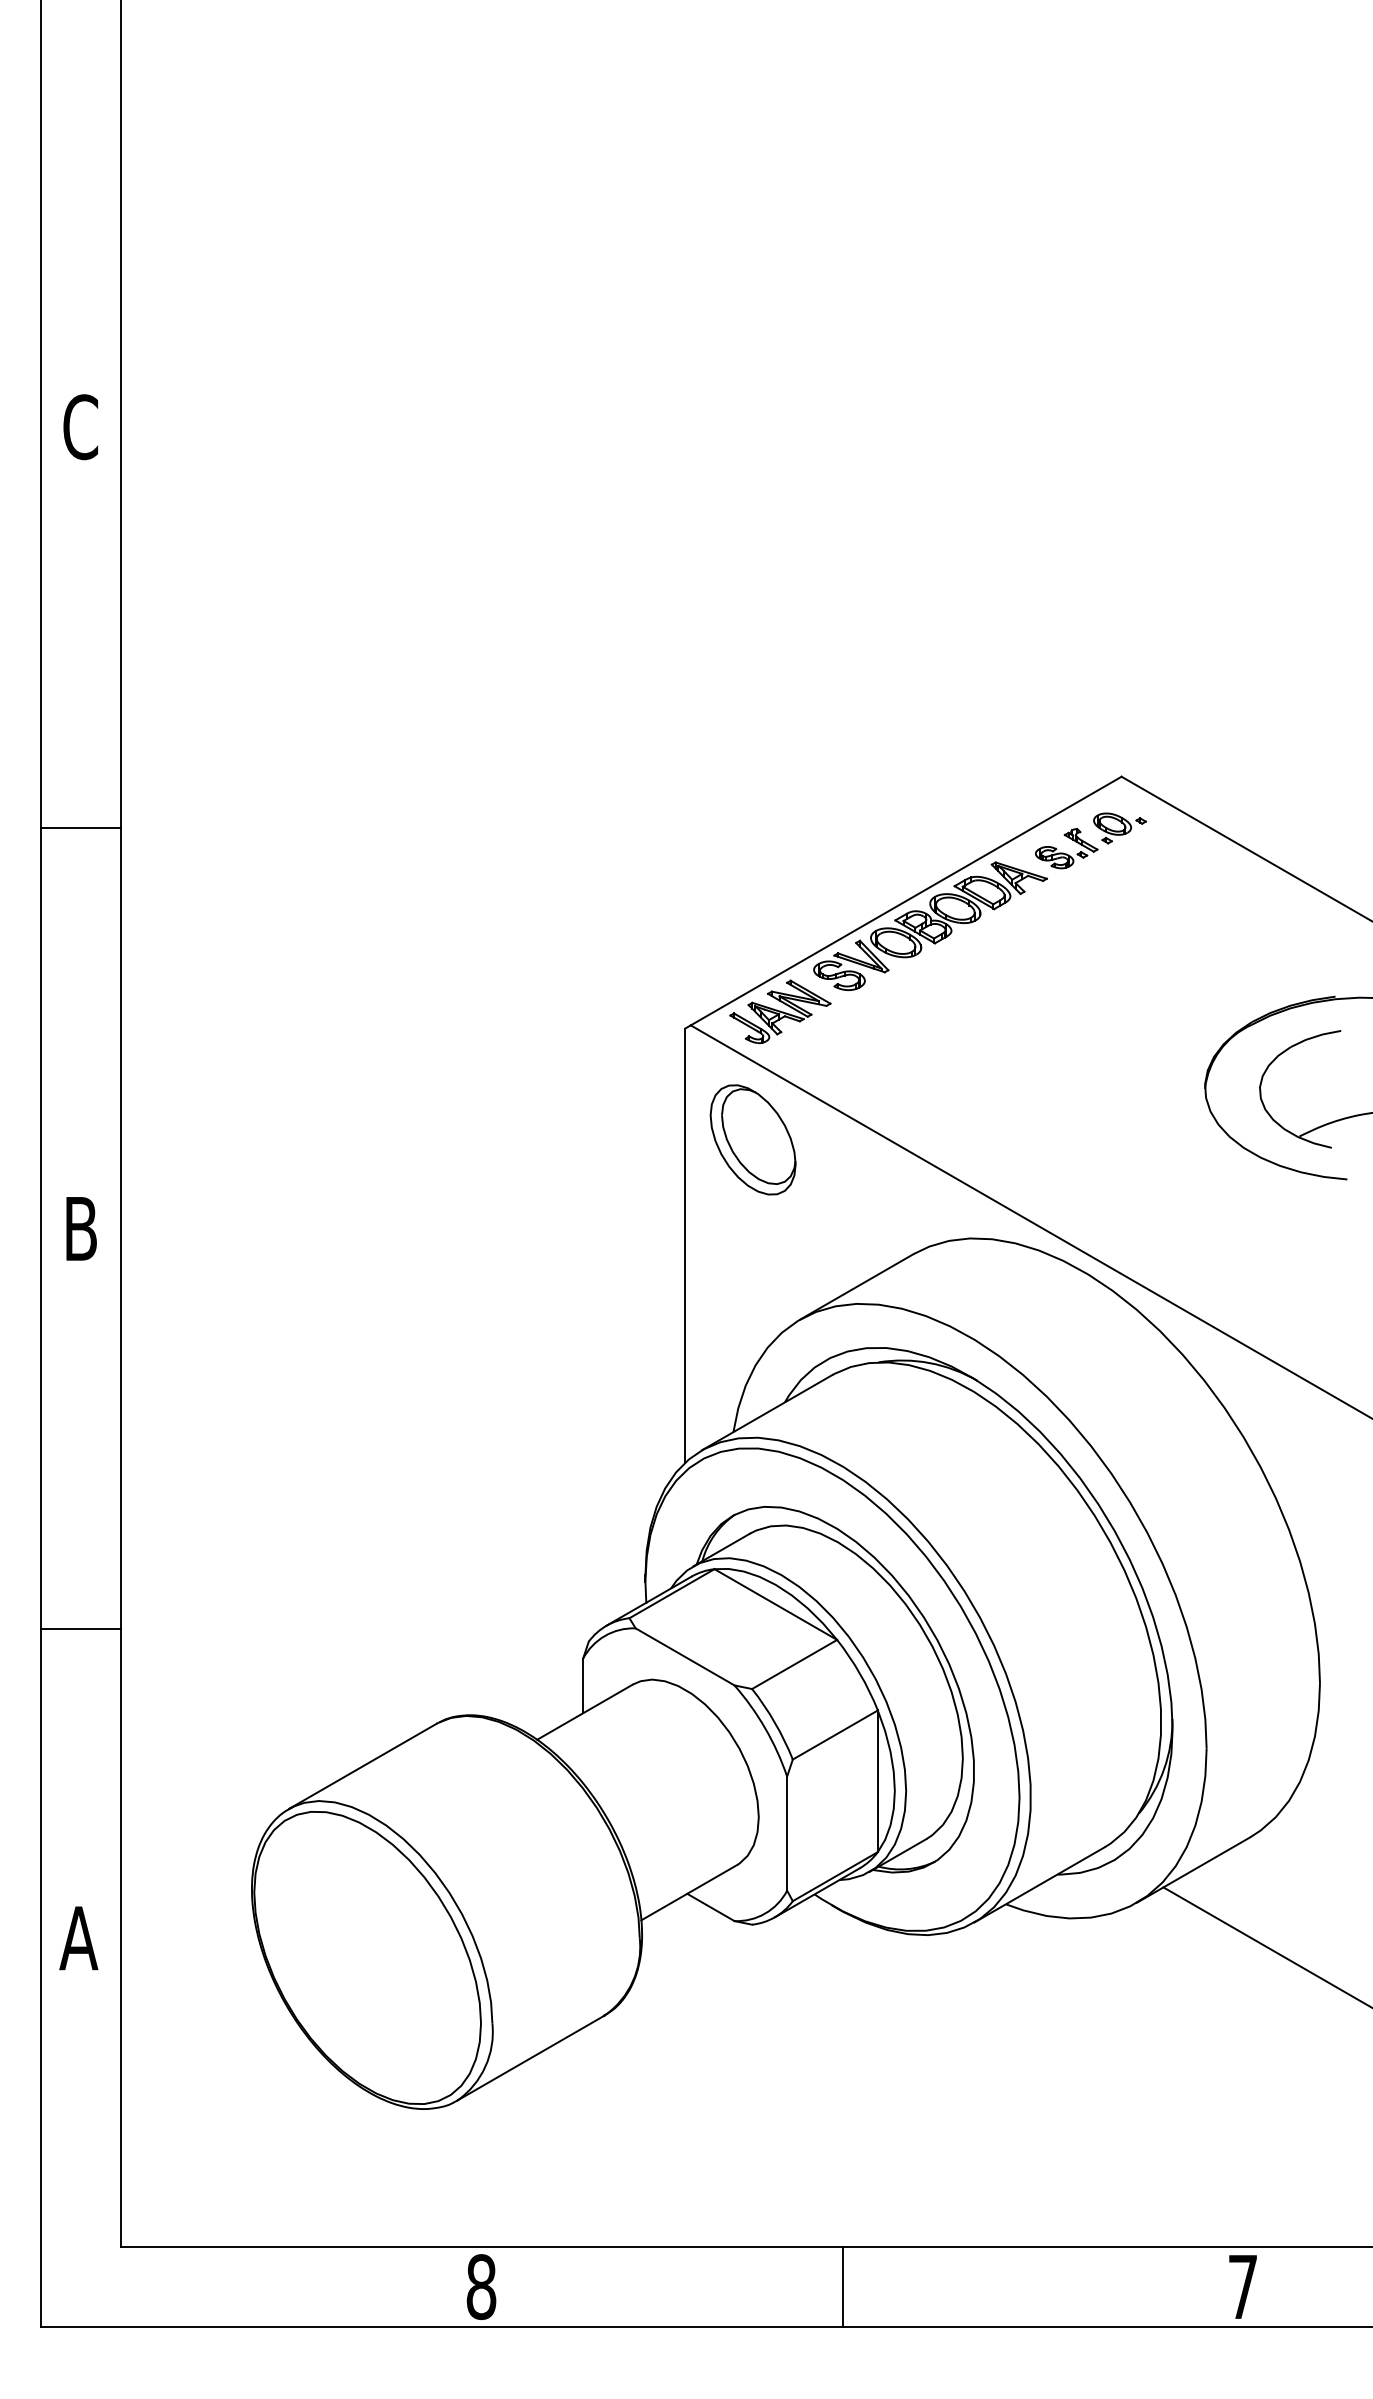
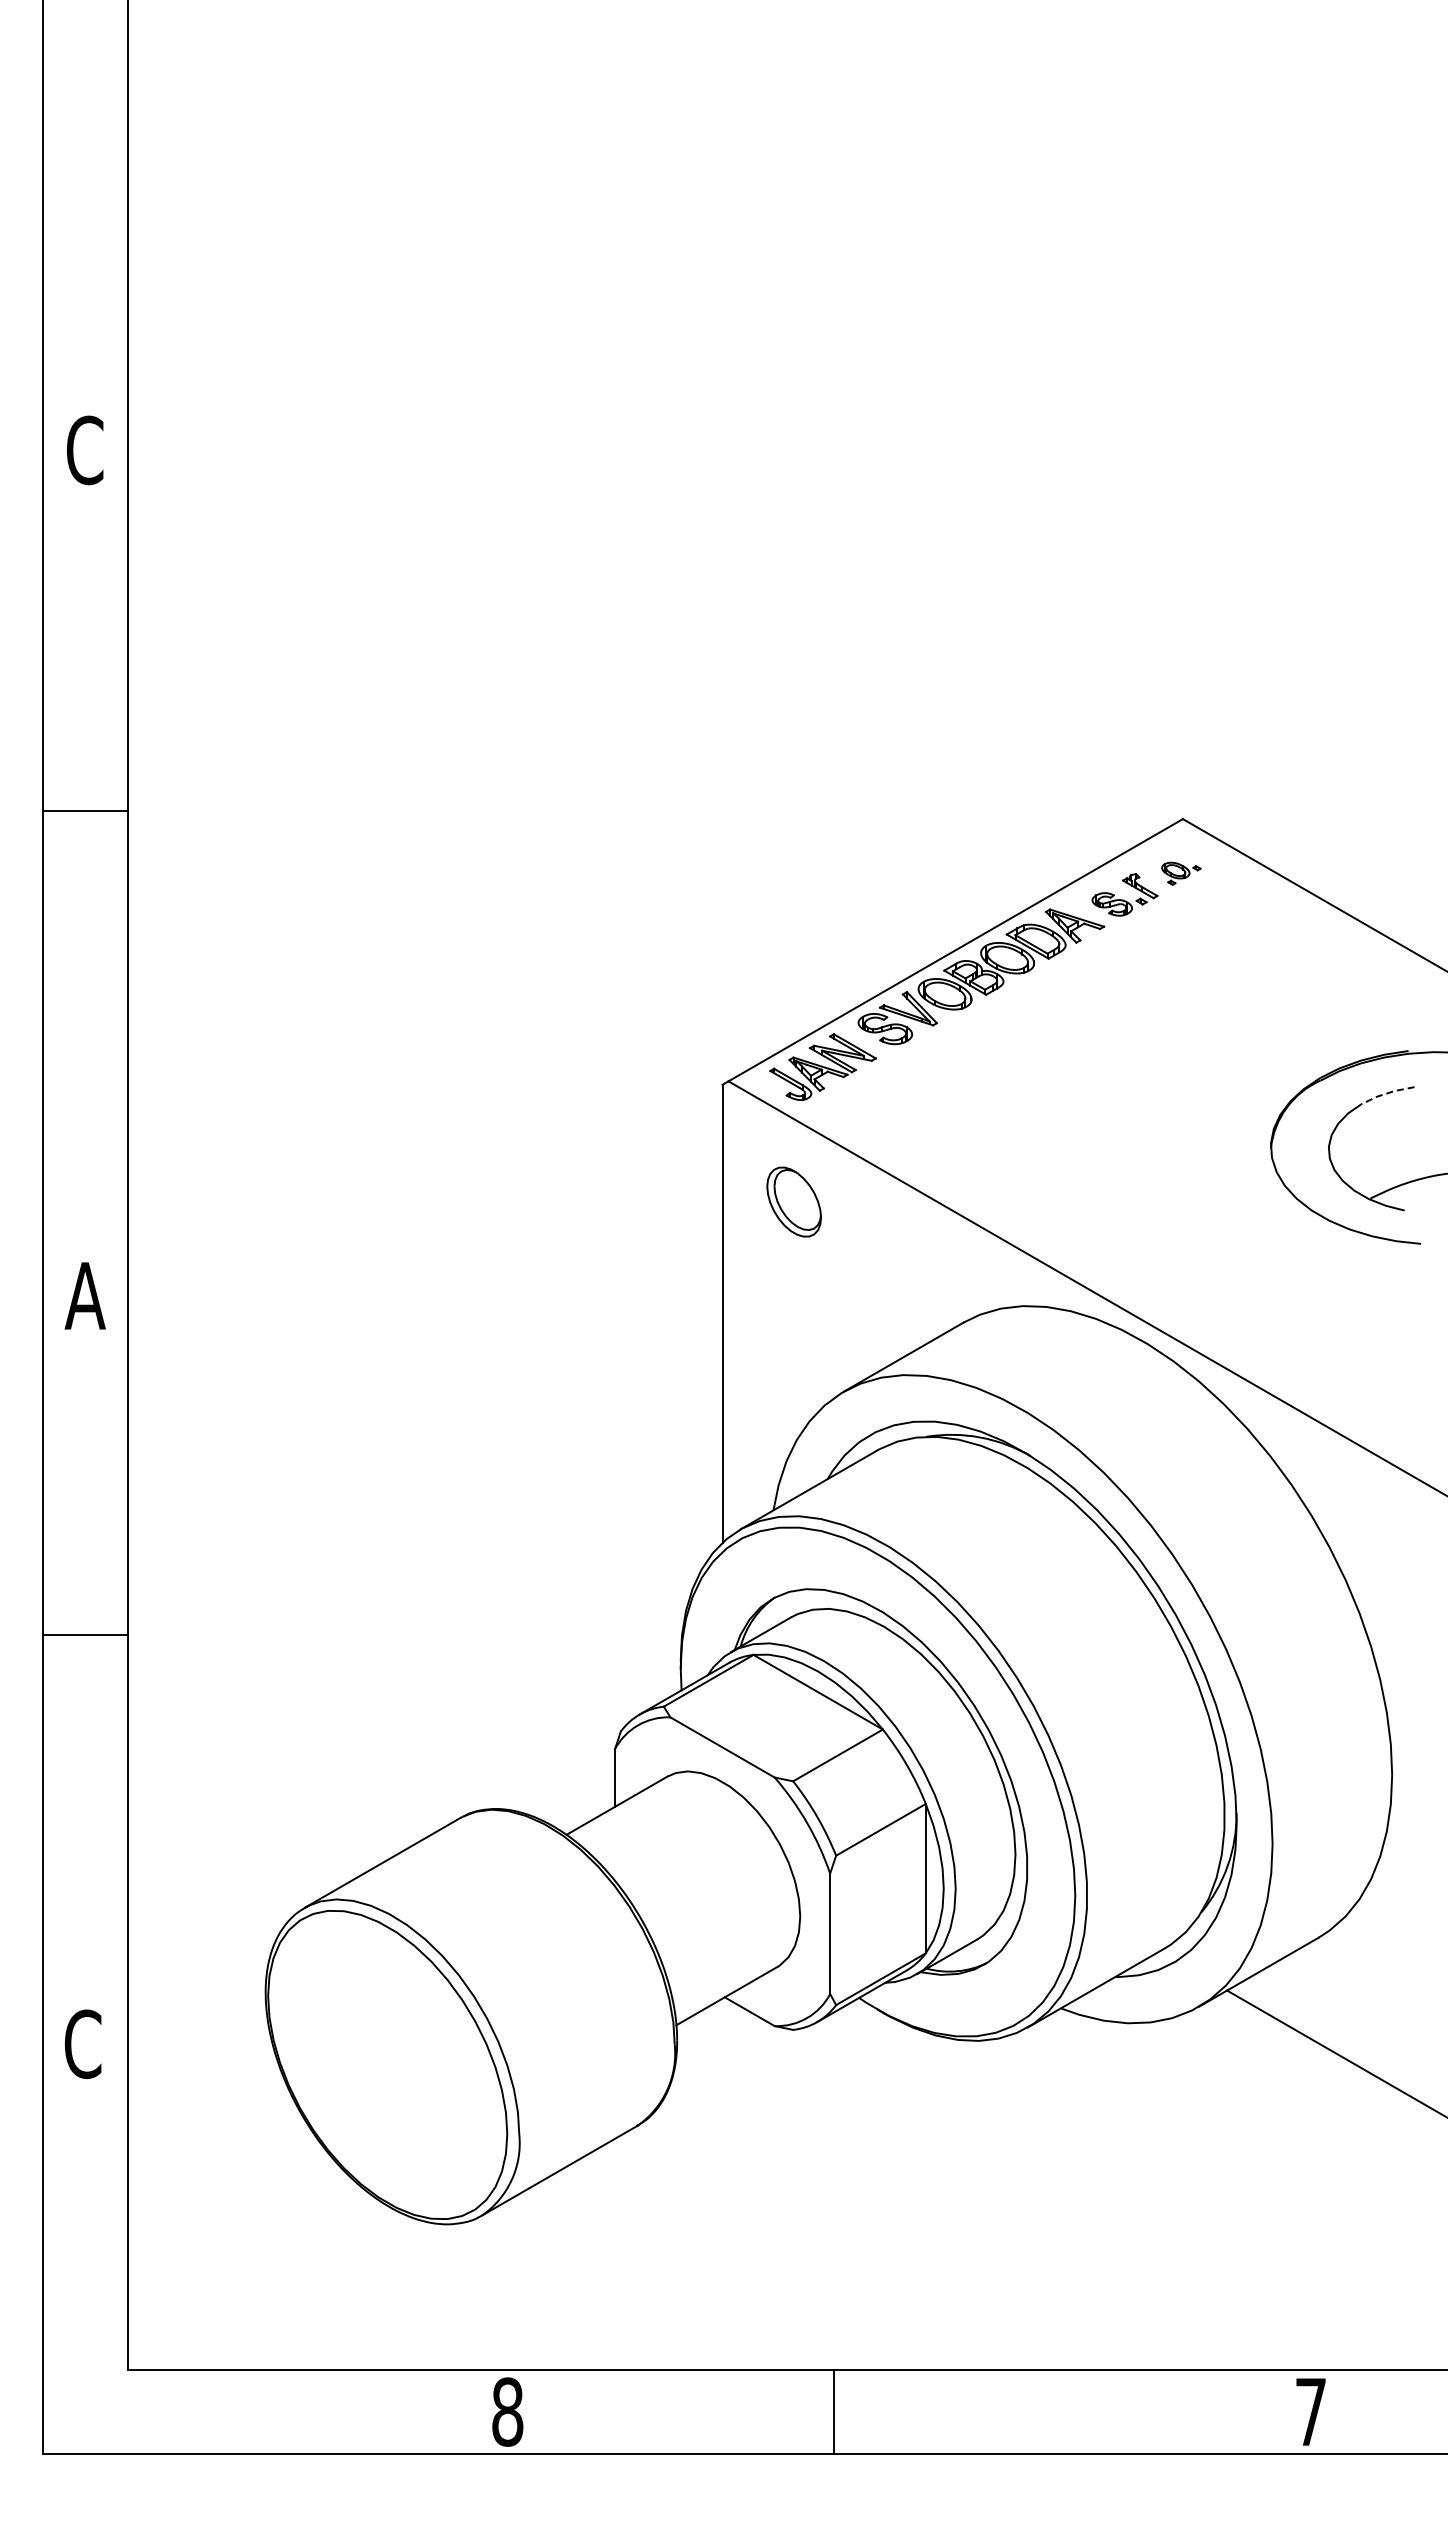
line: (81, 827) -> (85, 810), moved
part: (1120, 828) -> (1181, 873), size x0.7
line: (1314, 1036) -> (1386, 1093), solid -> dashed
part: (752, 1139) -> (793, 1201), size x0.6
text: (80, 1228) -> (84, 1295), B -> A
line: (81, 1629) -> (85, 1635), moved
text: (78, 1938) -> (82, 2044), A -> C
line: (843, 2286) -> (834, 2411), moved

